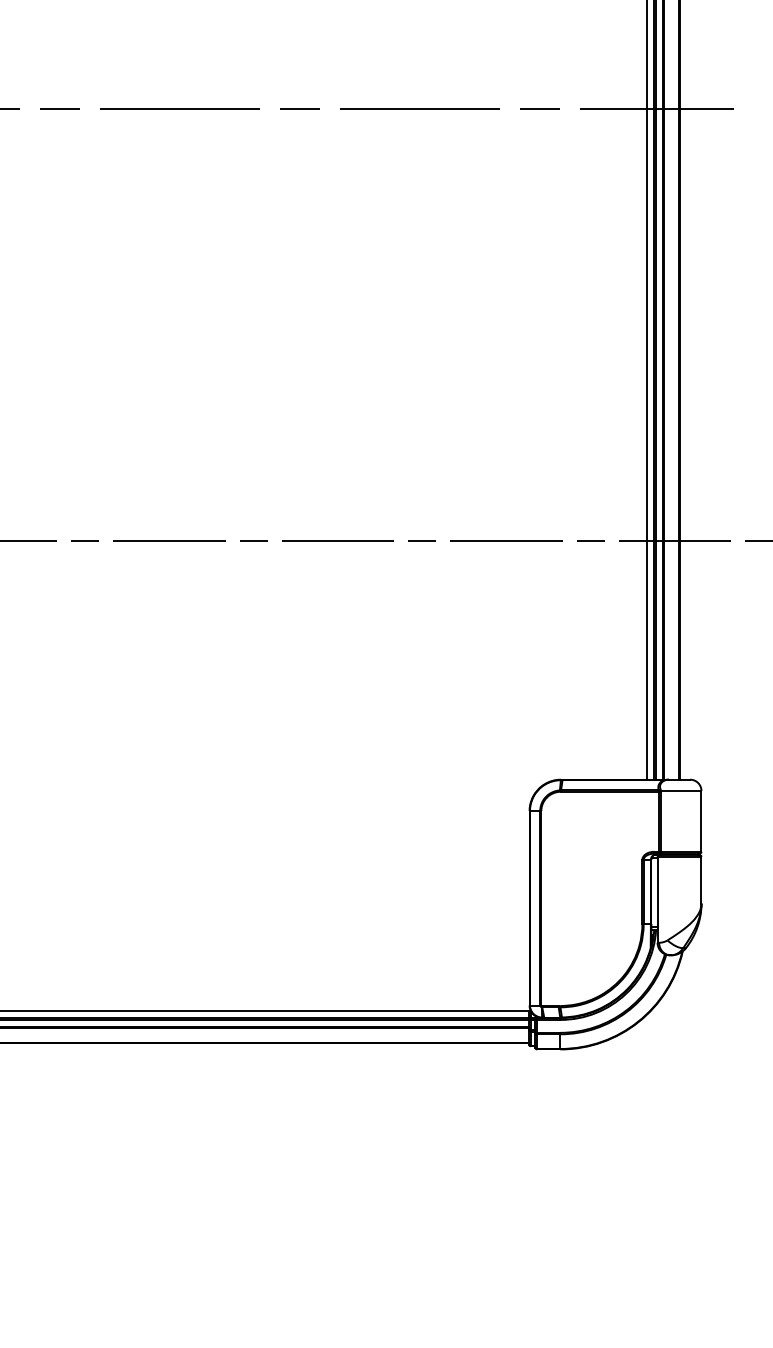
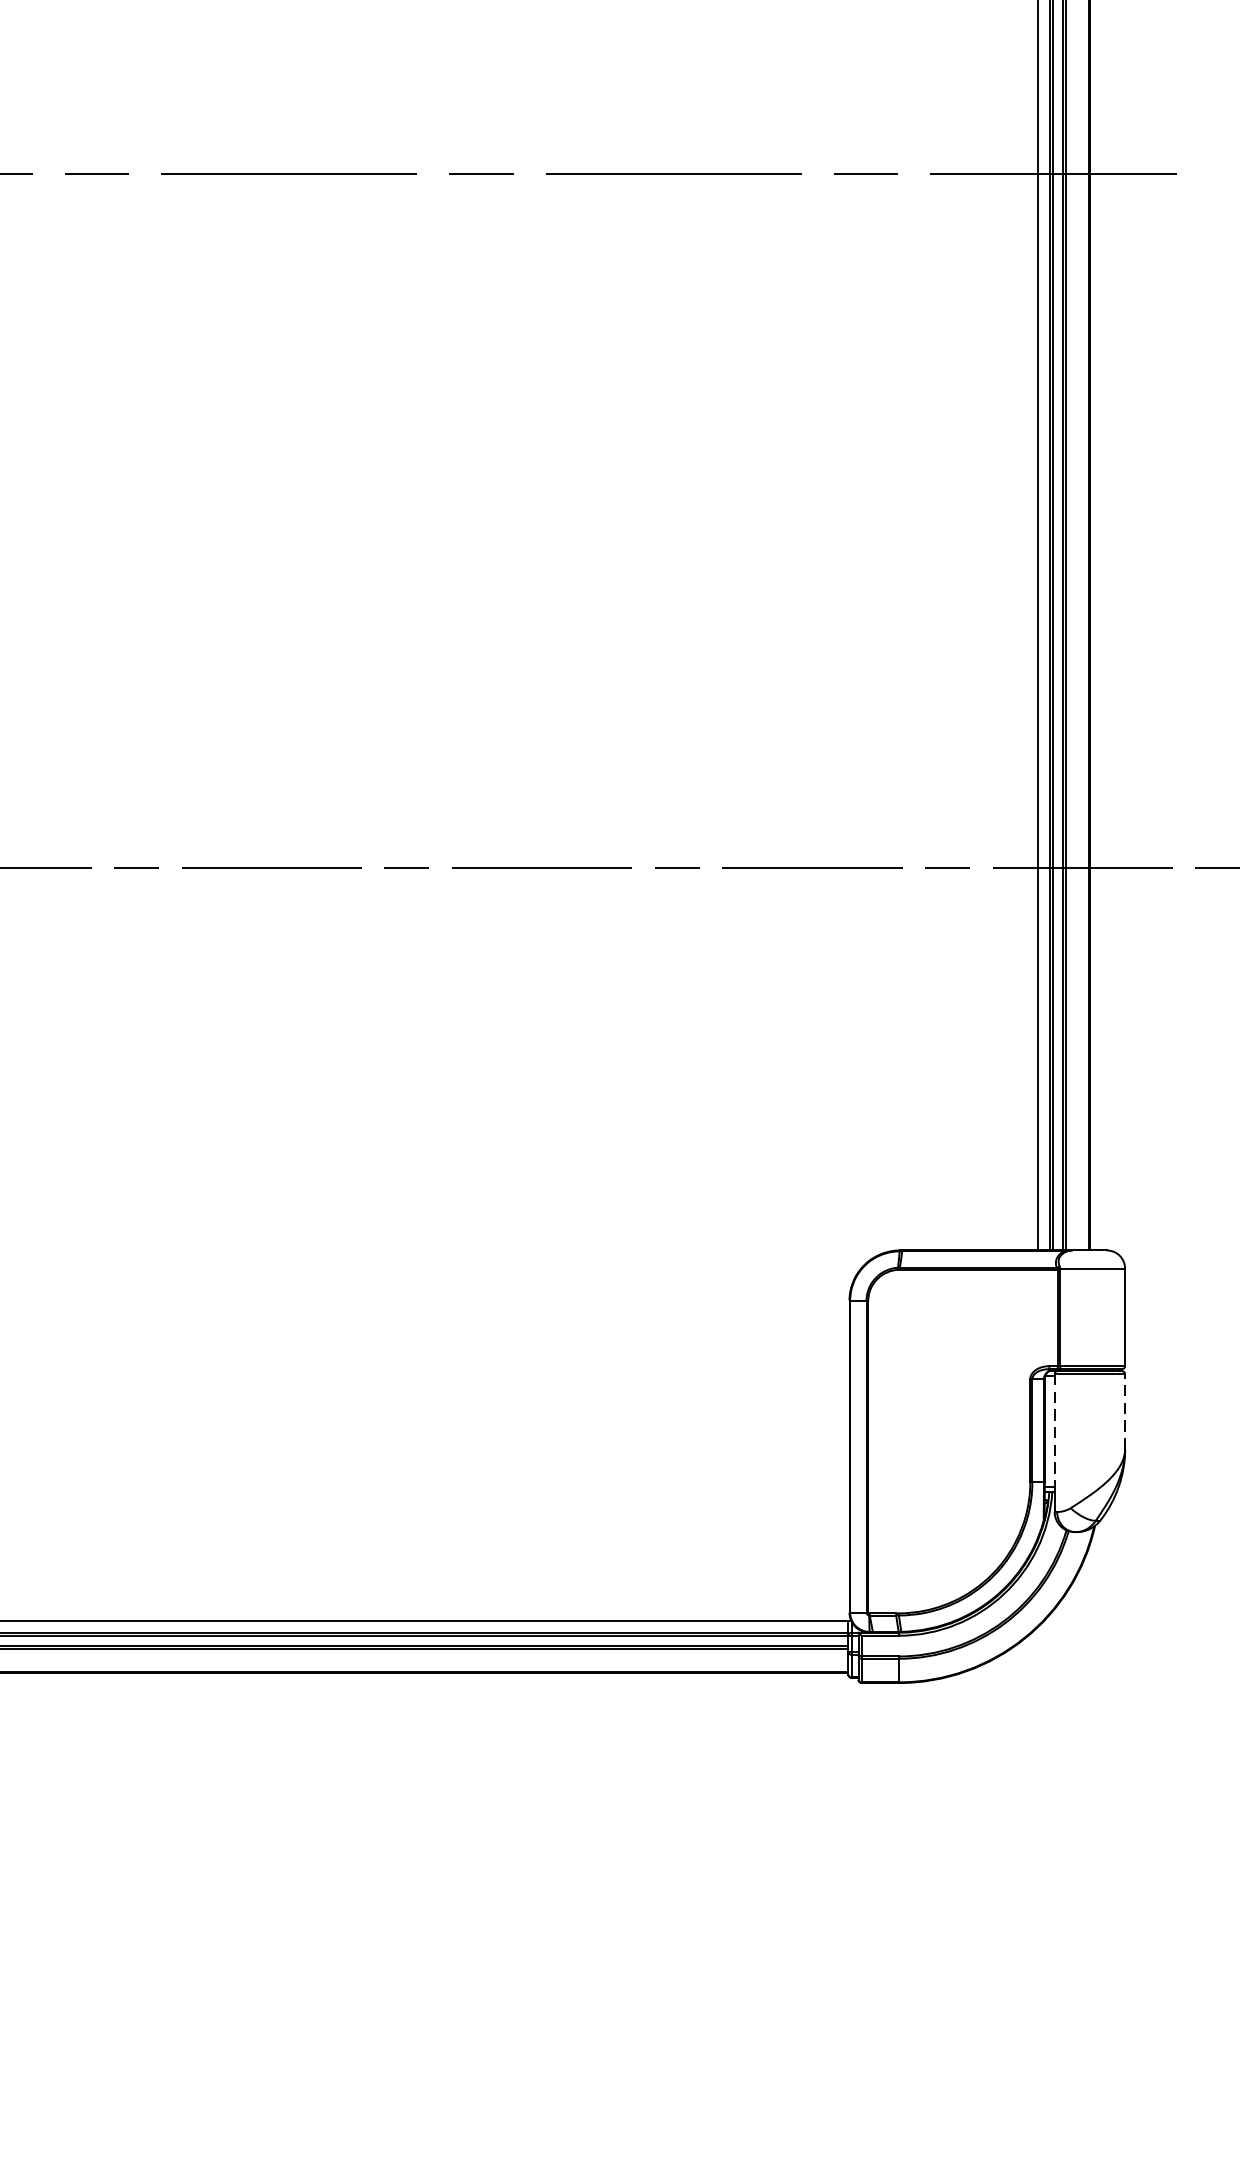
line: (701, 879) -> (1125, 1410), solid -> dashed
line: (657, 893) -> (1054, 1432), solid -> dashed

